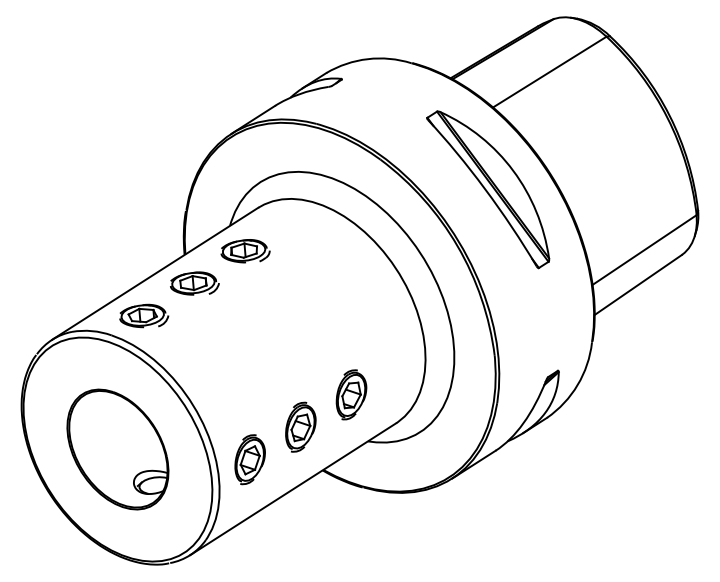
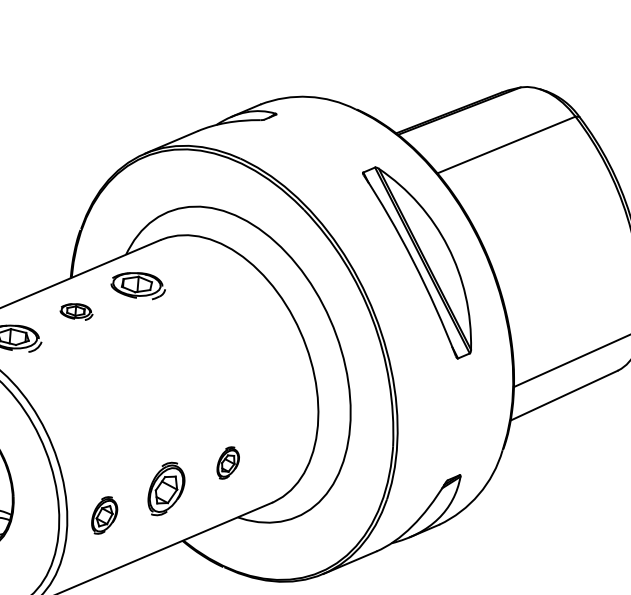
part: (194, 283) -> (76, 311), size x0.6
part: (351, 394) -> (228, 462), size x0.6
part: (249, 459) -> (104, 515), size x0.7

